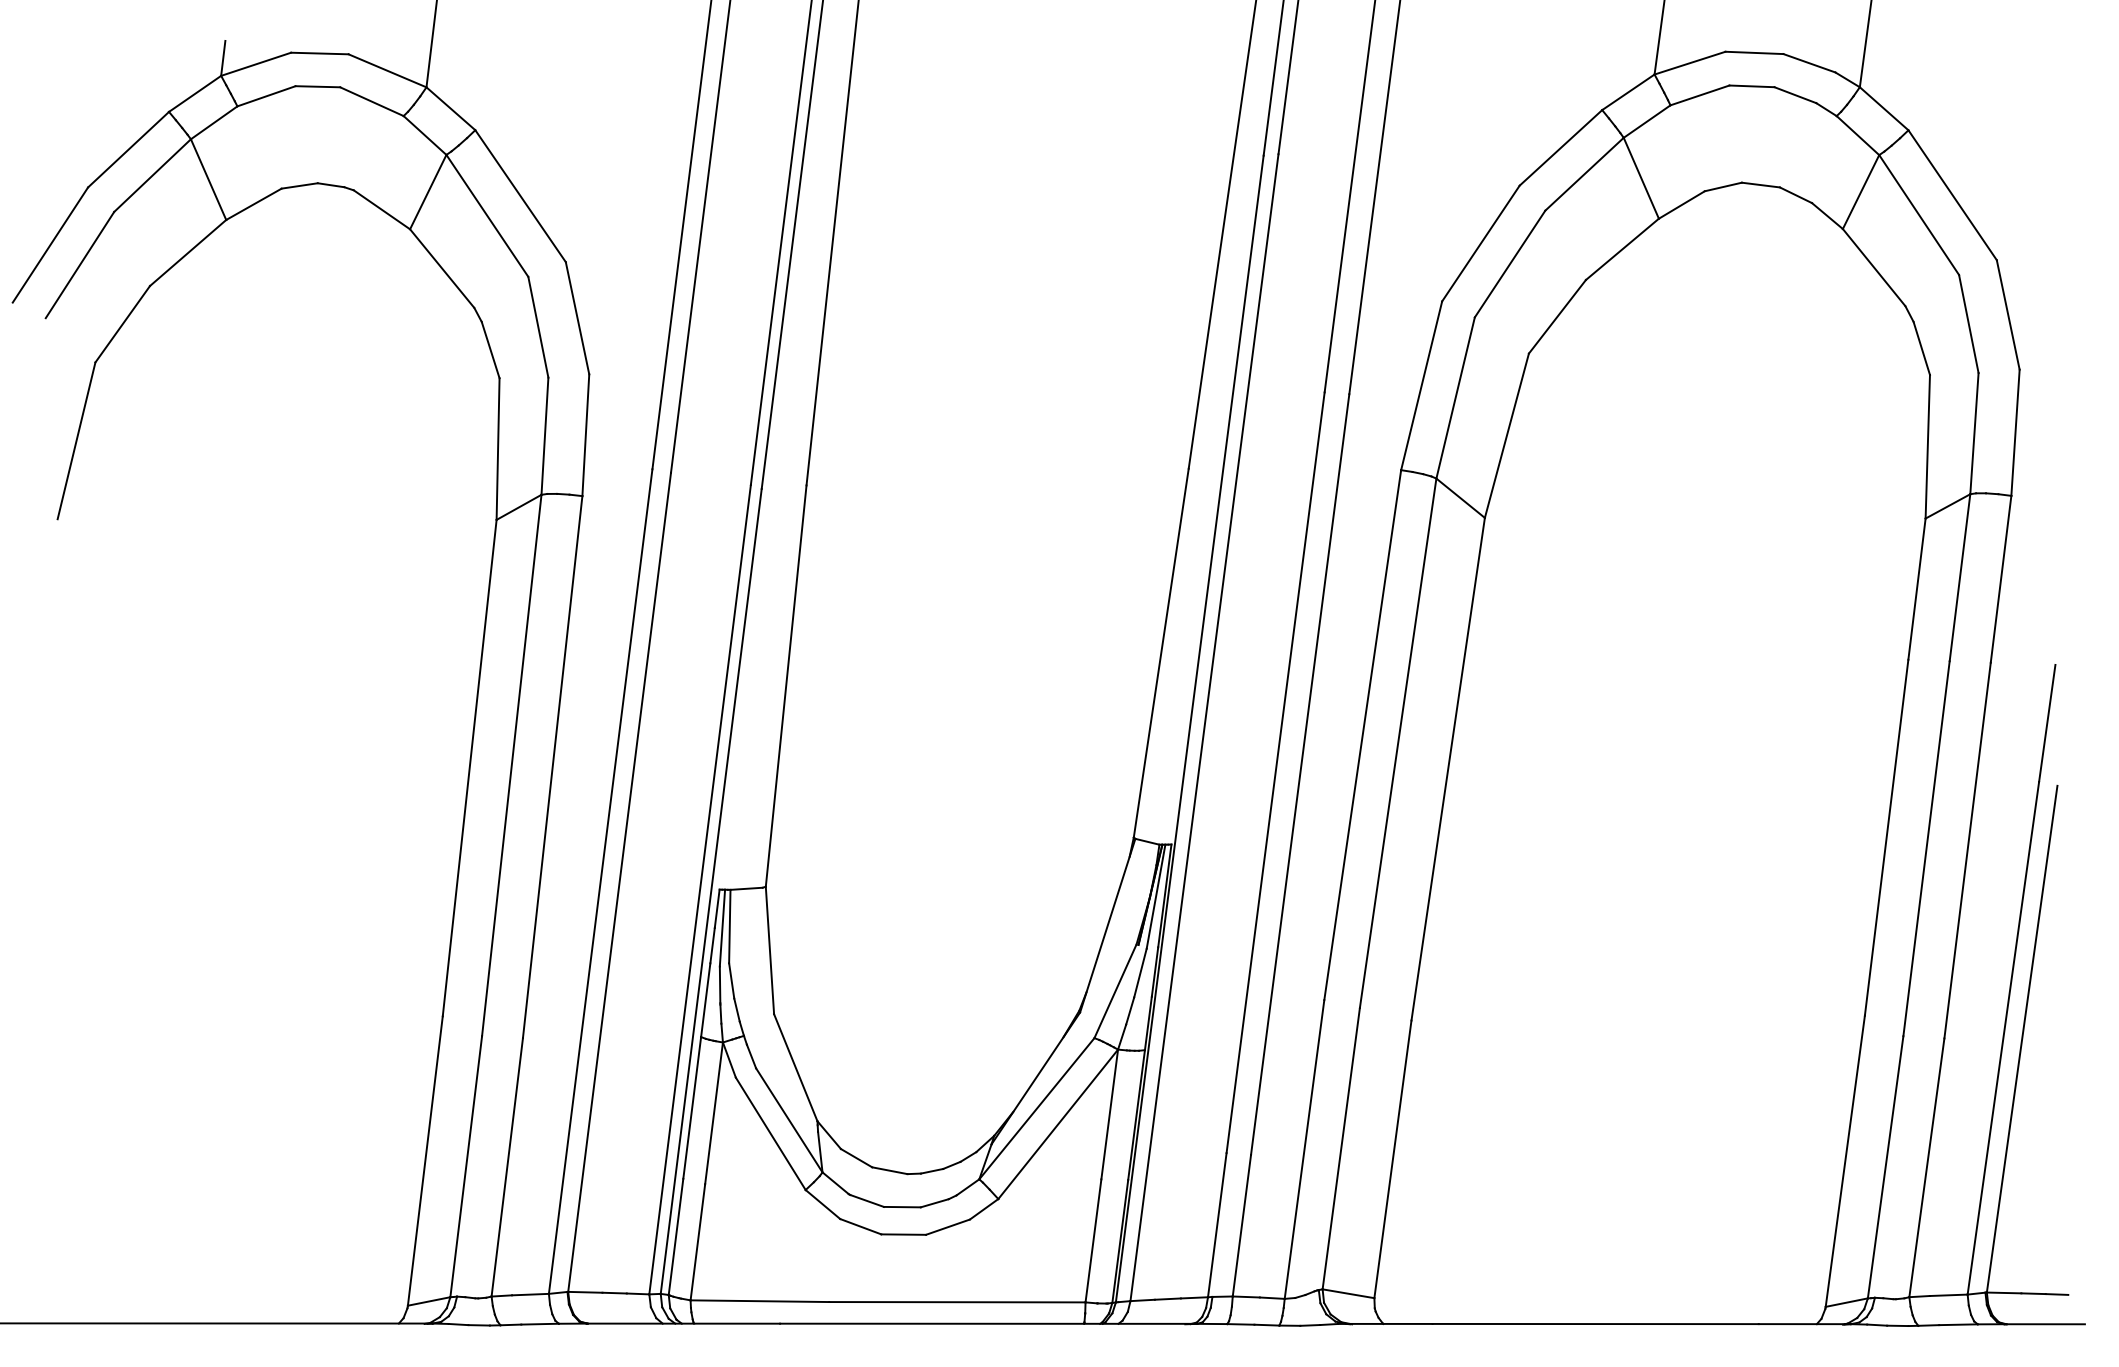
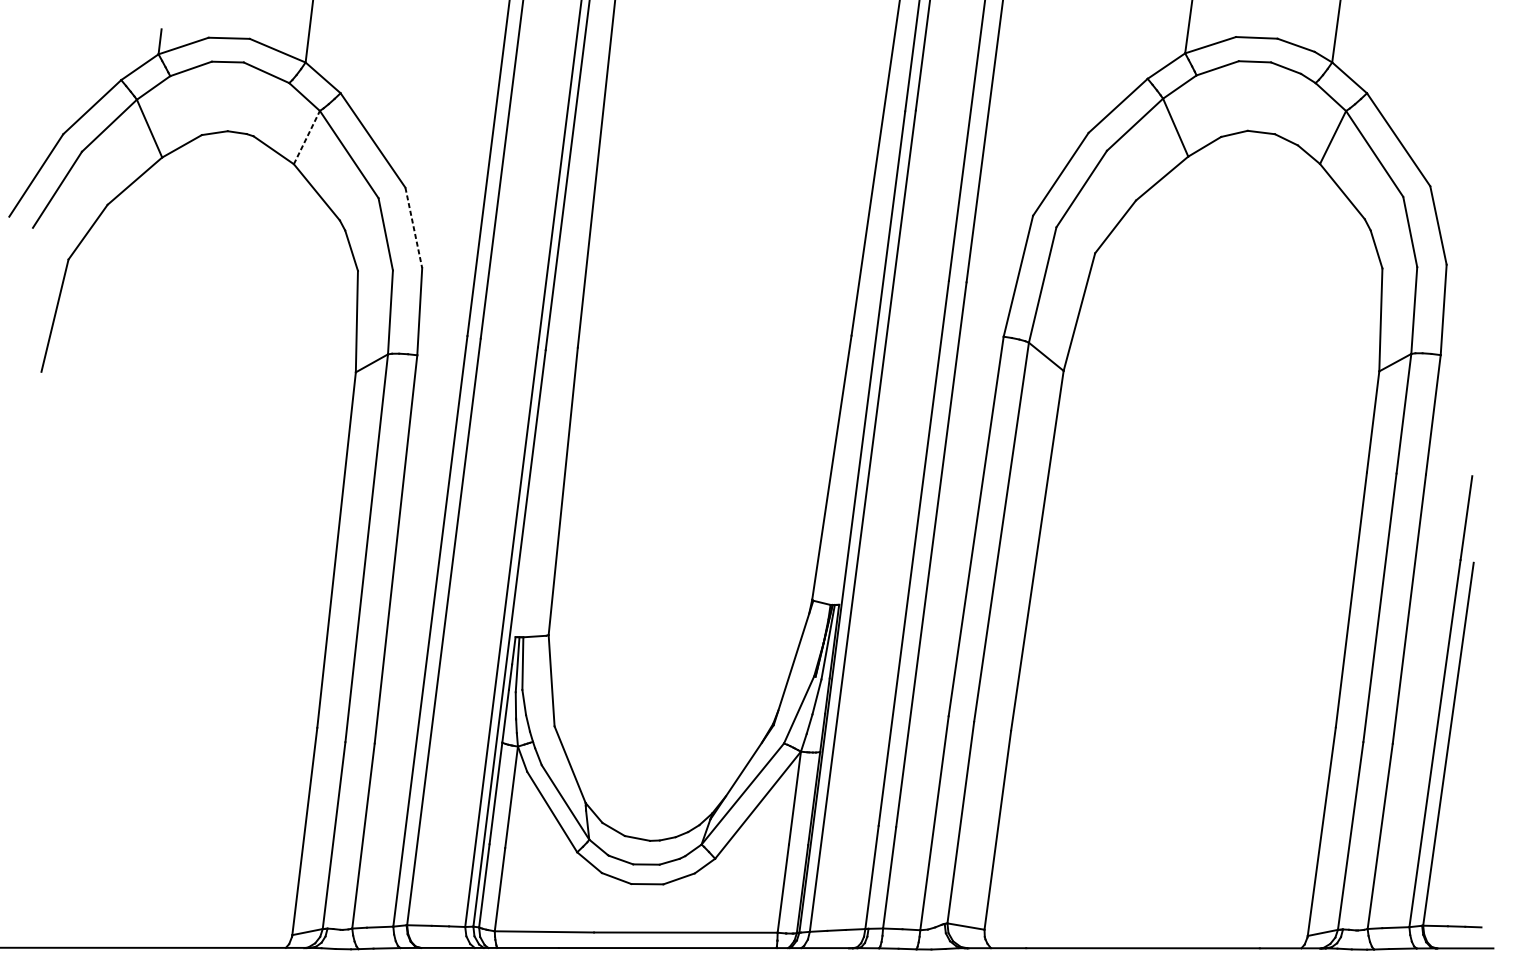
line: (428, 191) -> (307, 137), solid -> dashed
line: (577, 318) -> (413, 228), solid -> dashed

